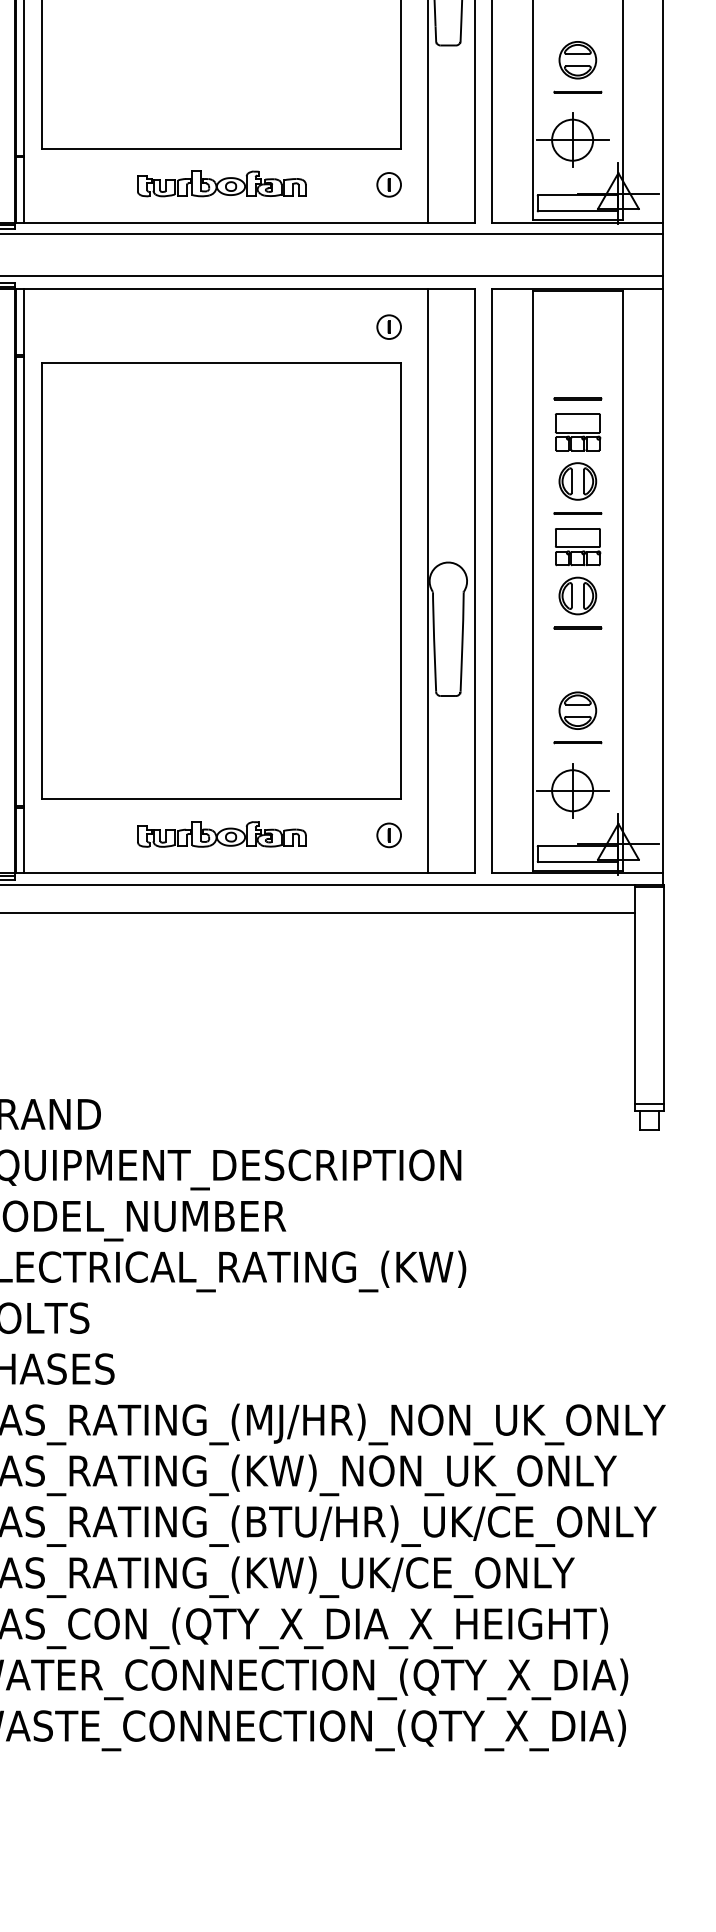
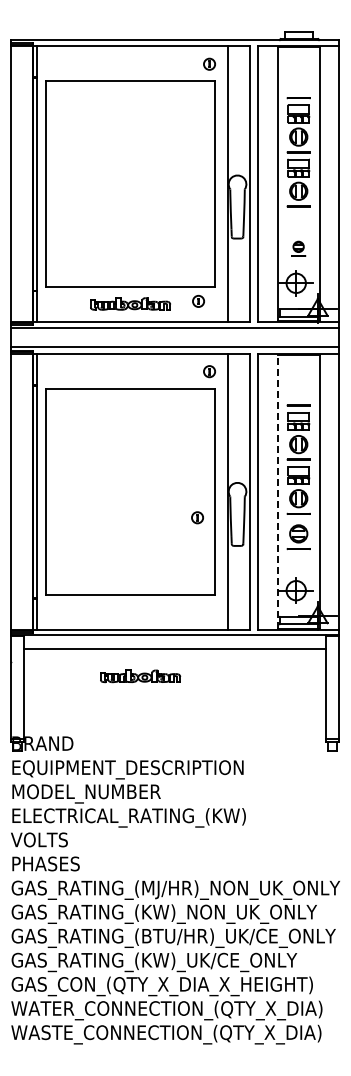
part: (577, 66) -> (298, 248), size x0.6
part: (389, 182) -> (198, 300), moved
line: (532, 580) -> (277, 491), solid -> dashed
part: (577, 718) -> (298, 537), moved
part: (221, 834) -> (140, 676), moved
part: (389, 834) -> (197, 517), moved

